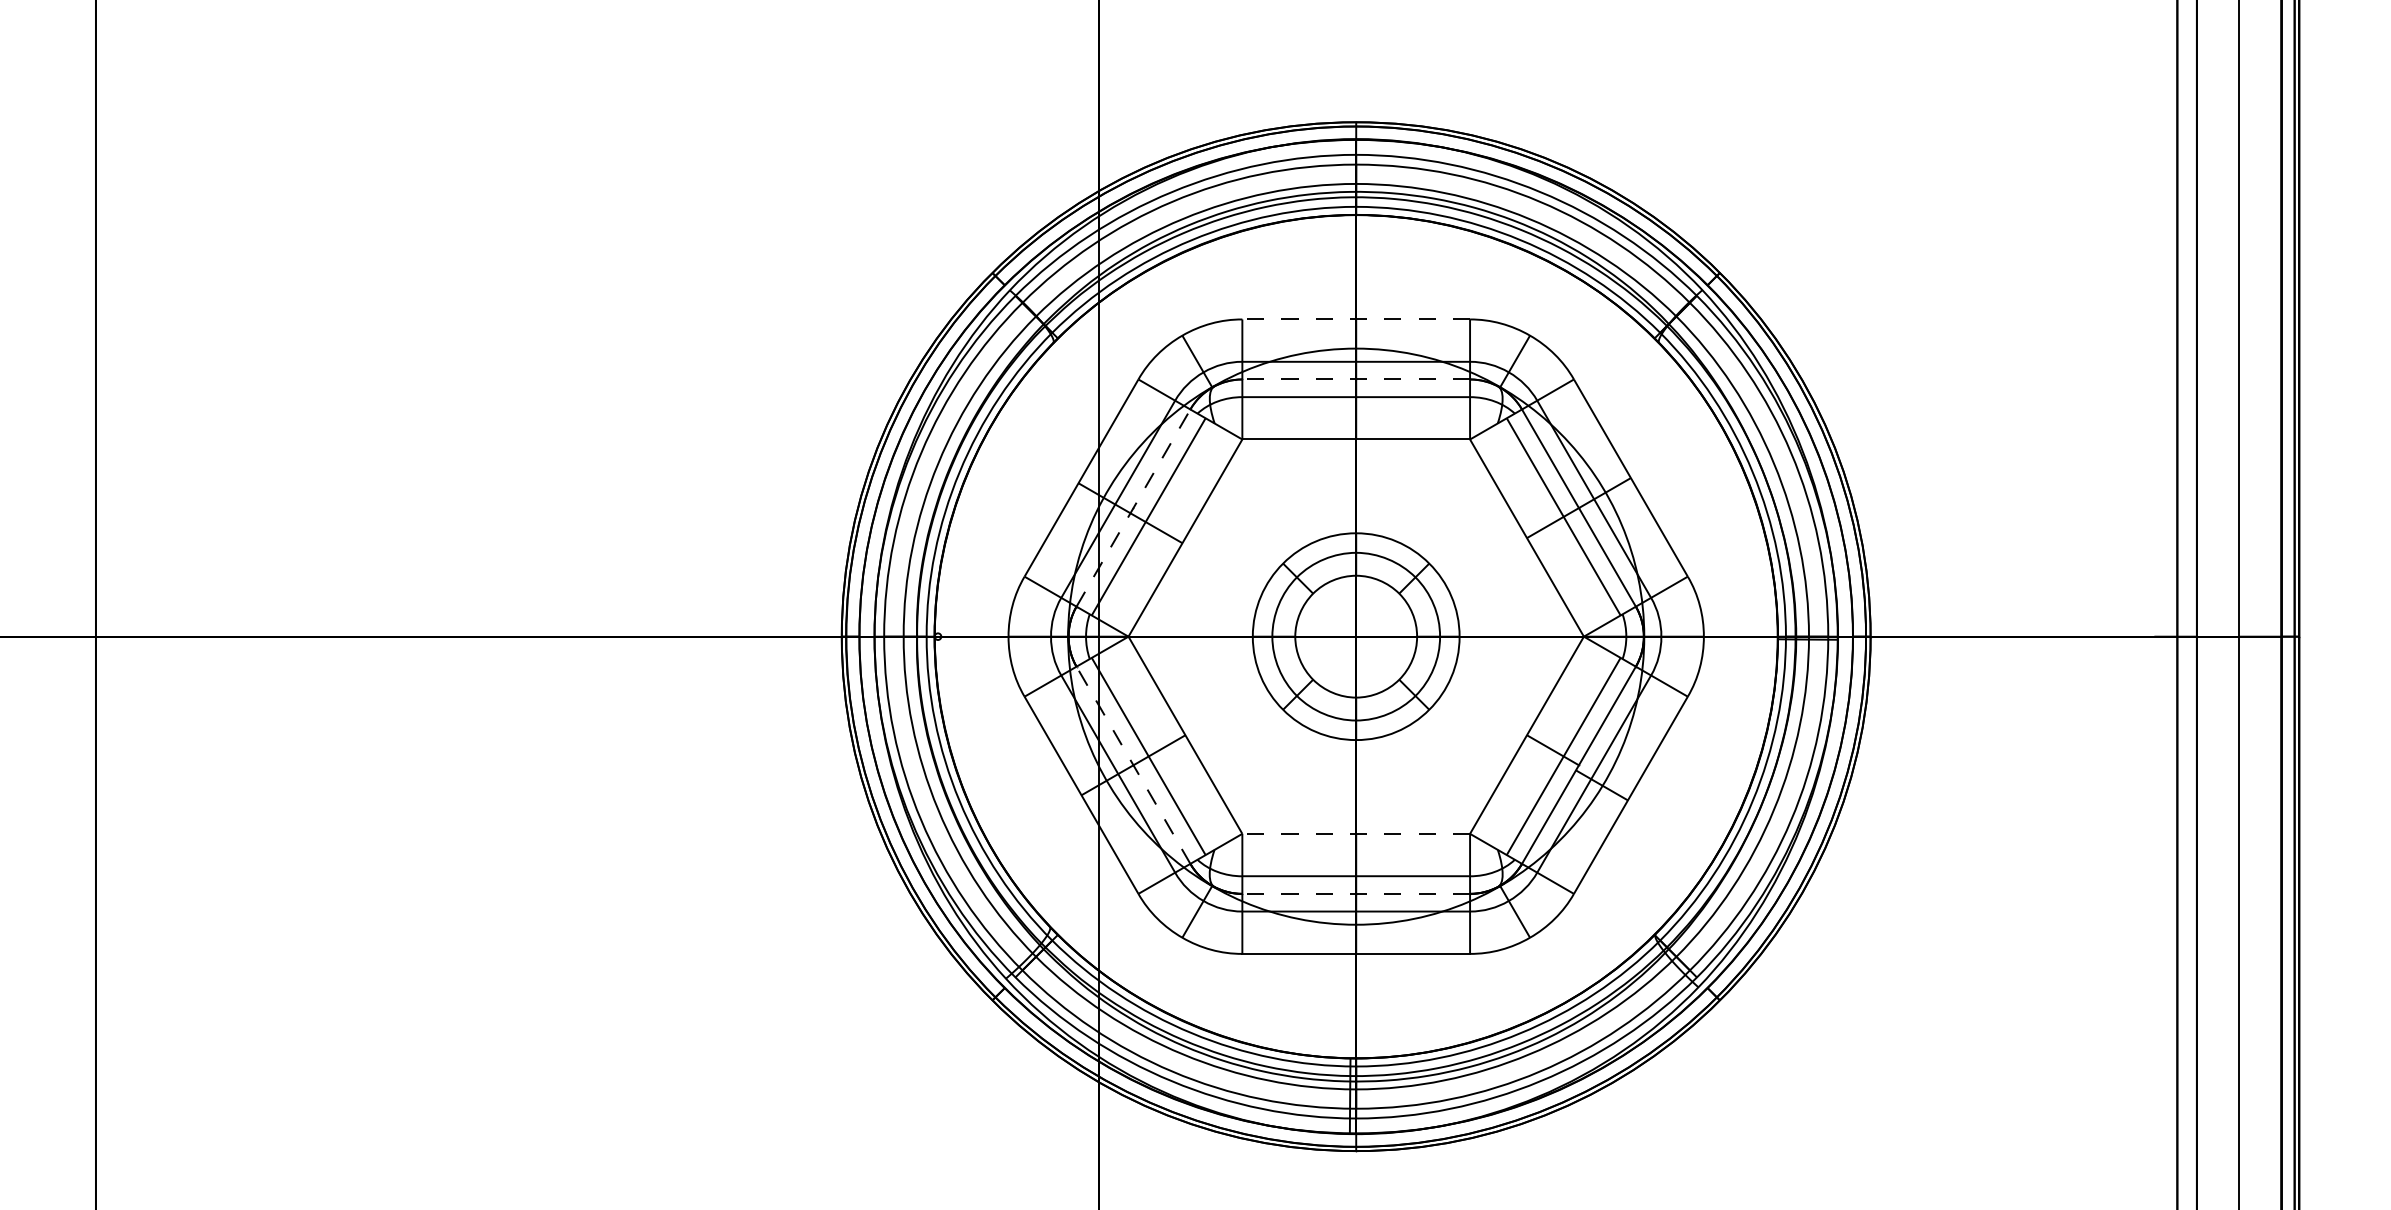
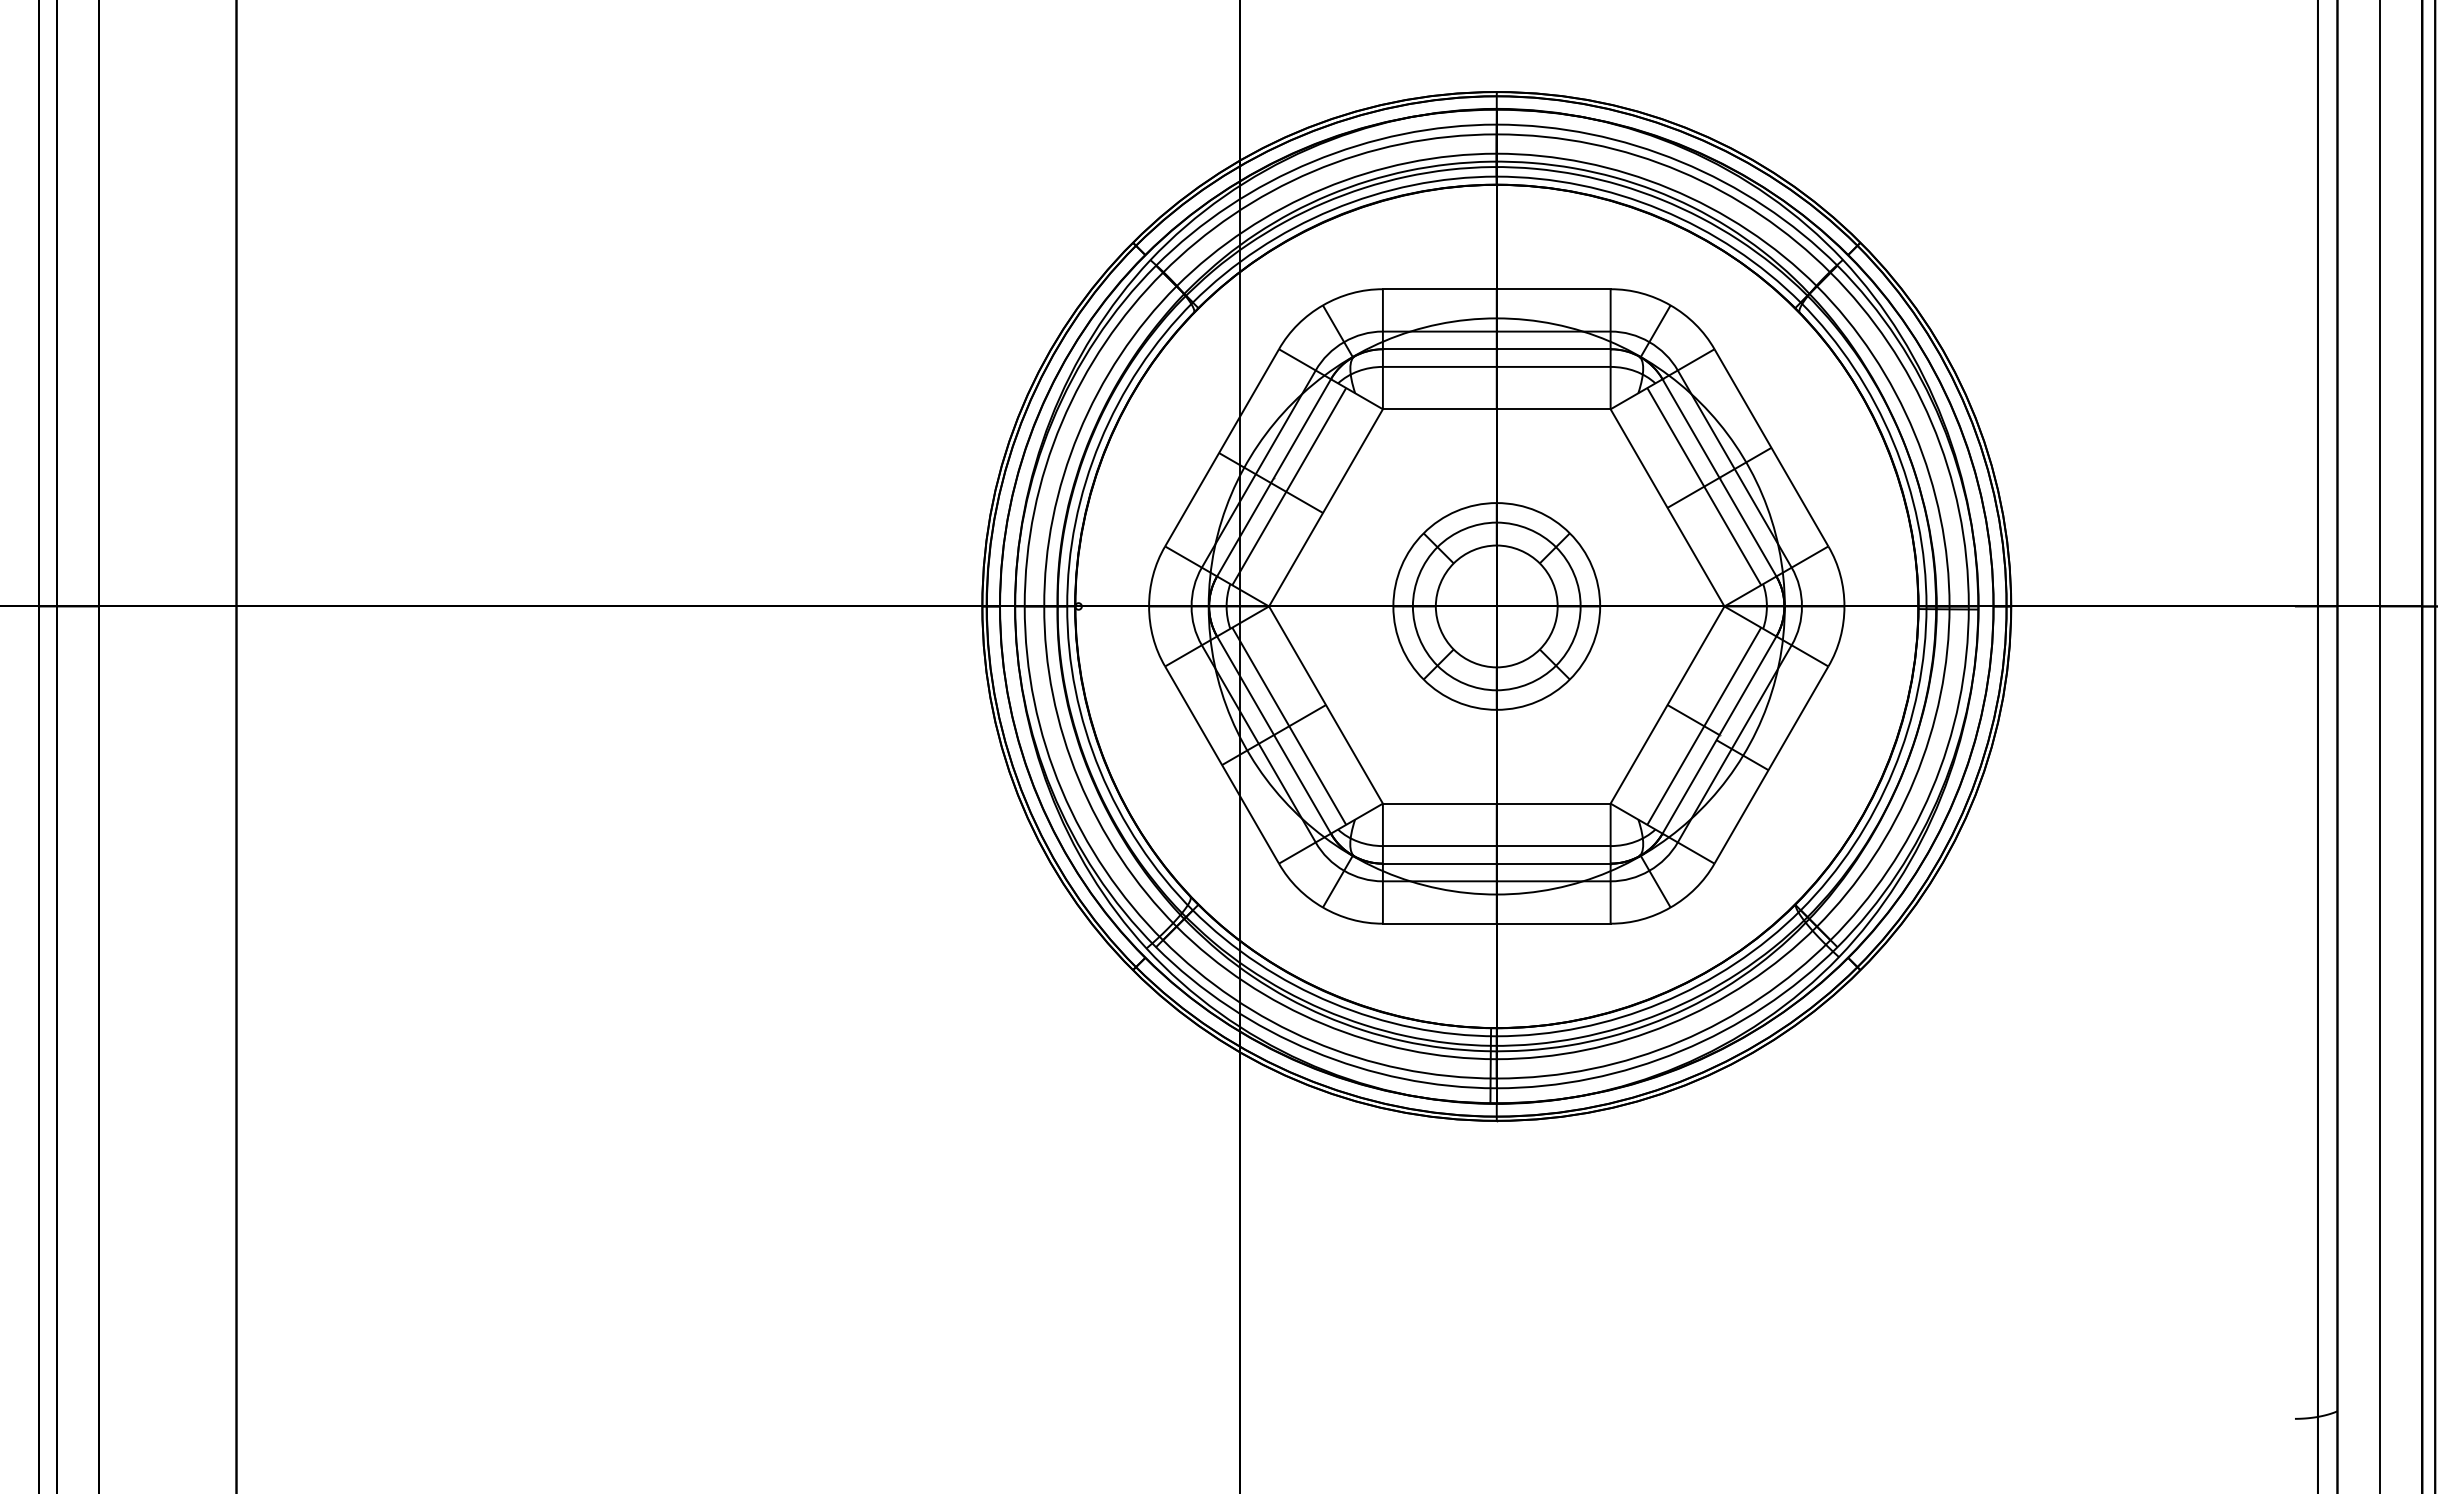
line: (1355, 319) -> (1496, 289), dashed -> solid
line: (1355, 379) -> (1496, 349), dashed -> solid
line: (1133, 507) -> (1274, 477), dashed -> solid
line: (1133, 765) -> (1274, 735), dashed -> solid
line: (1355, 833) -> (1496, 803), dashed -> solid
line: (1355, 893) -> (1496, 863), dashed -> solid

